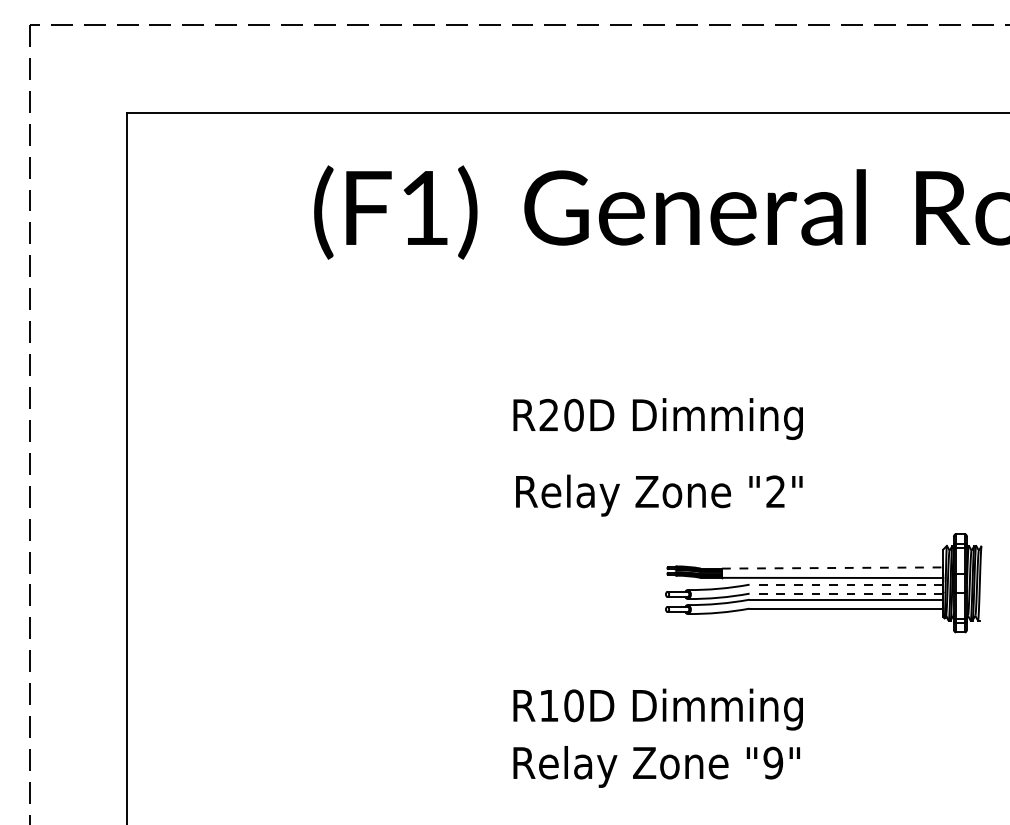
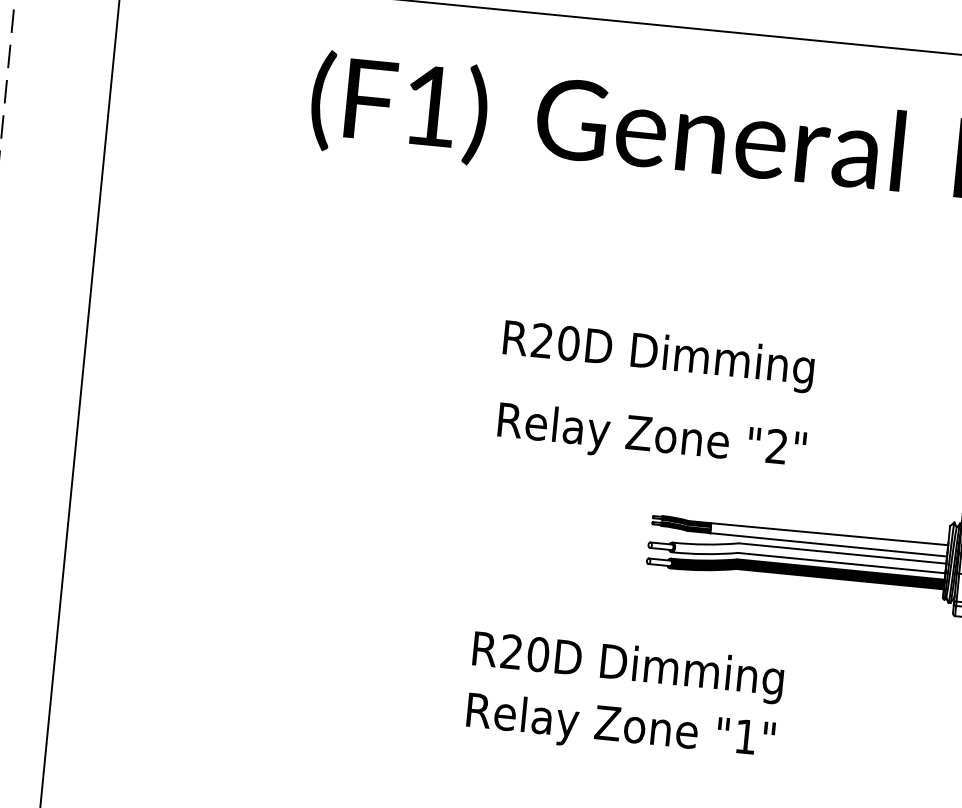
line: (832, 568) -> (829, 534), dashed -> solid
line: (846, 584) -> (842, 553), dashed -> solid
line: (846, 593) -> (841, 562), dashed -> solid
fill: (815, 606) -> (807, 573), added
text: (548, 705) -> (511, 651), R10D -> R20D
text: (773, 762) -> (746, 736), "9" -> "1"

